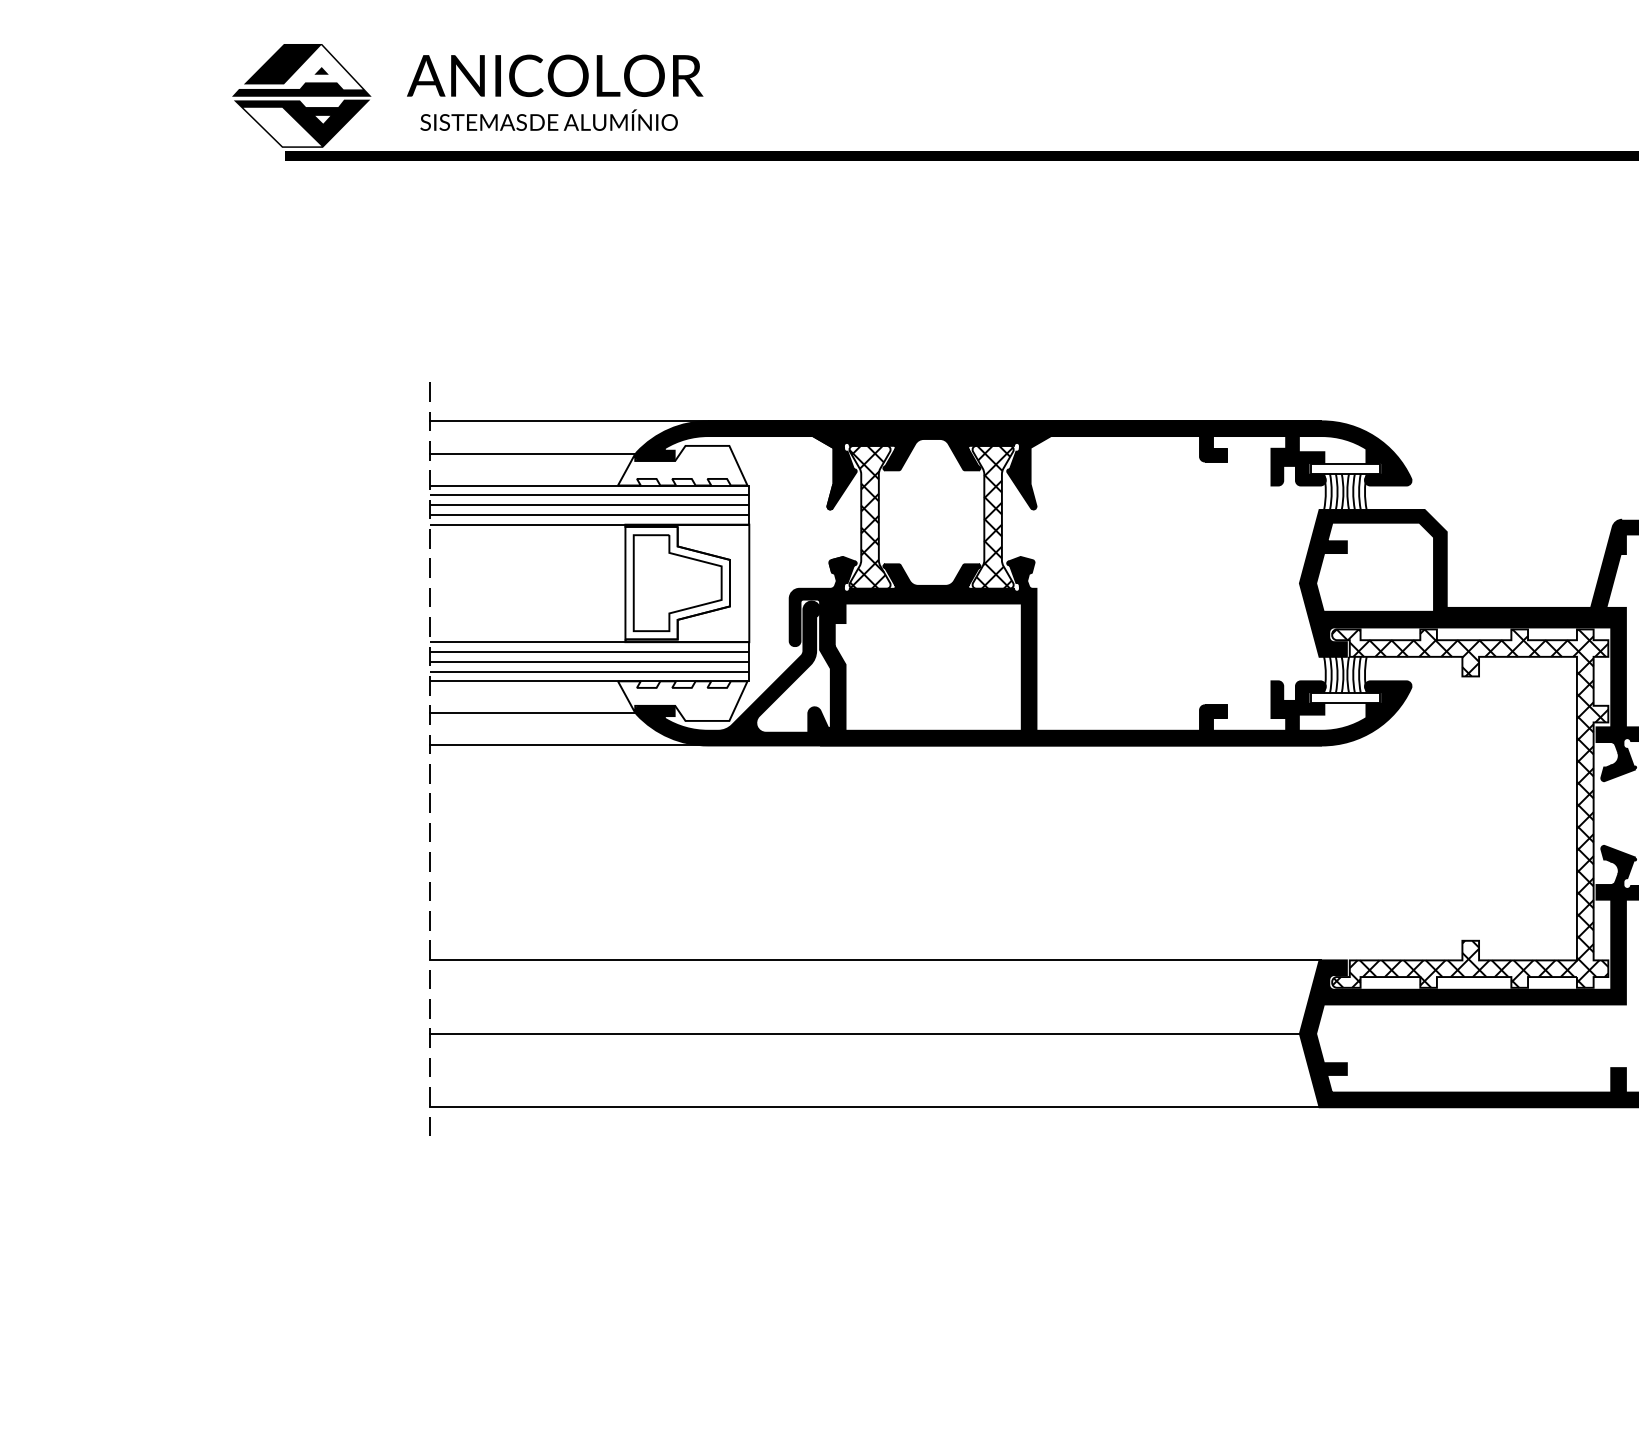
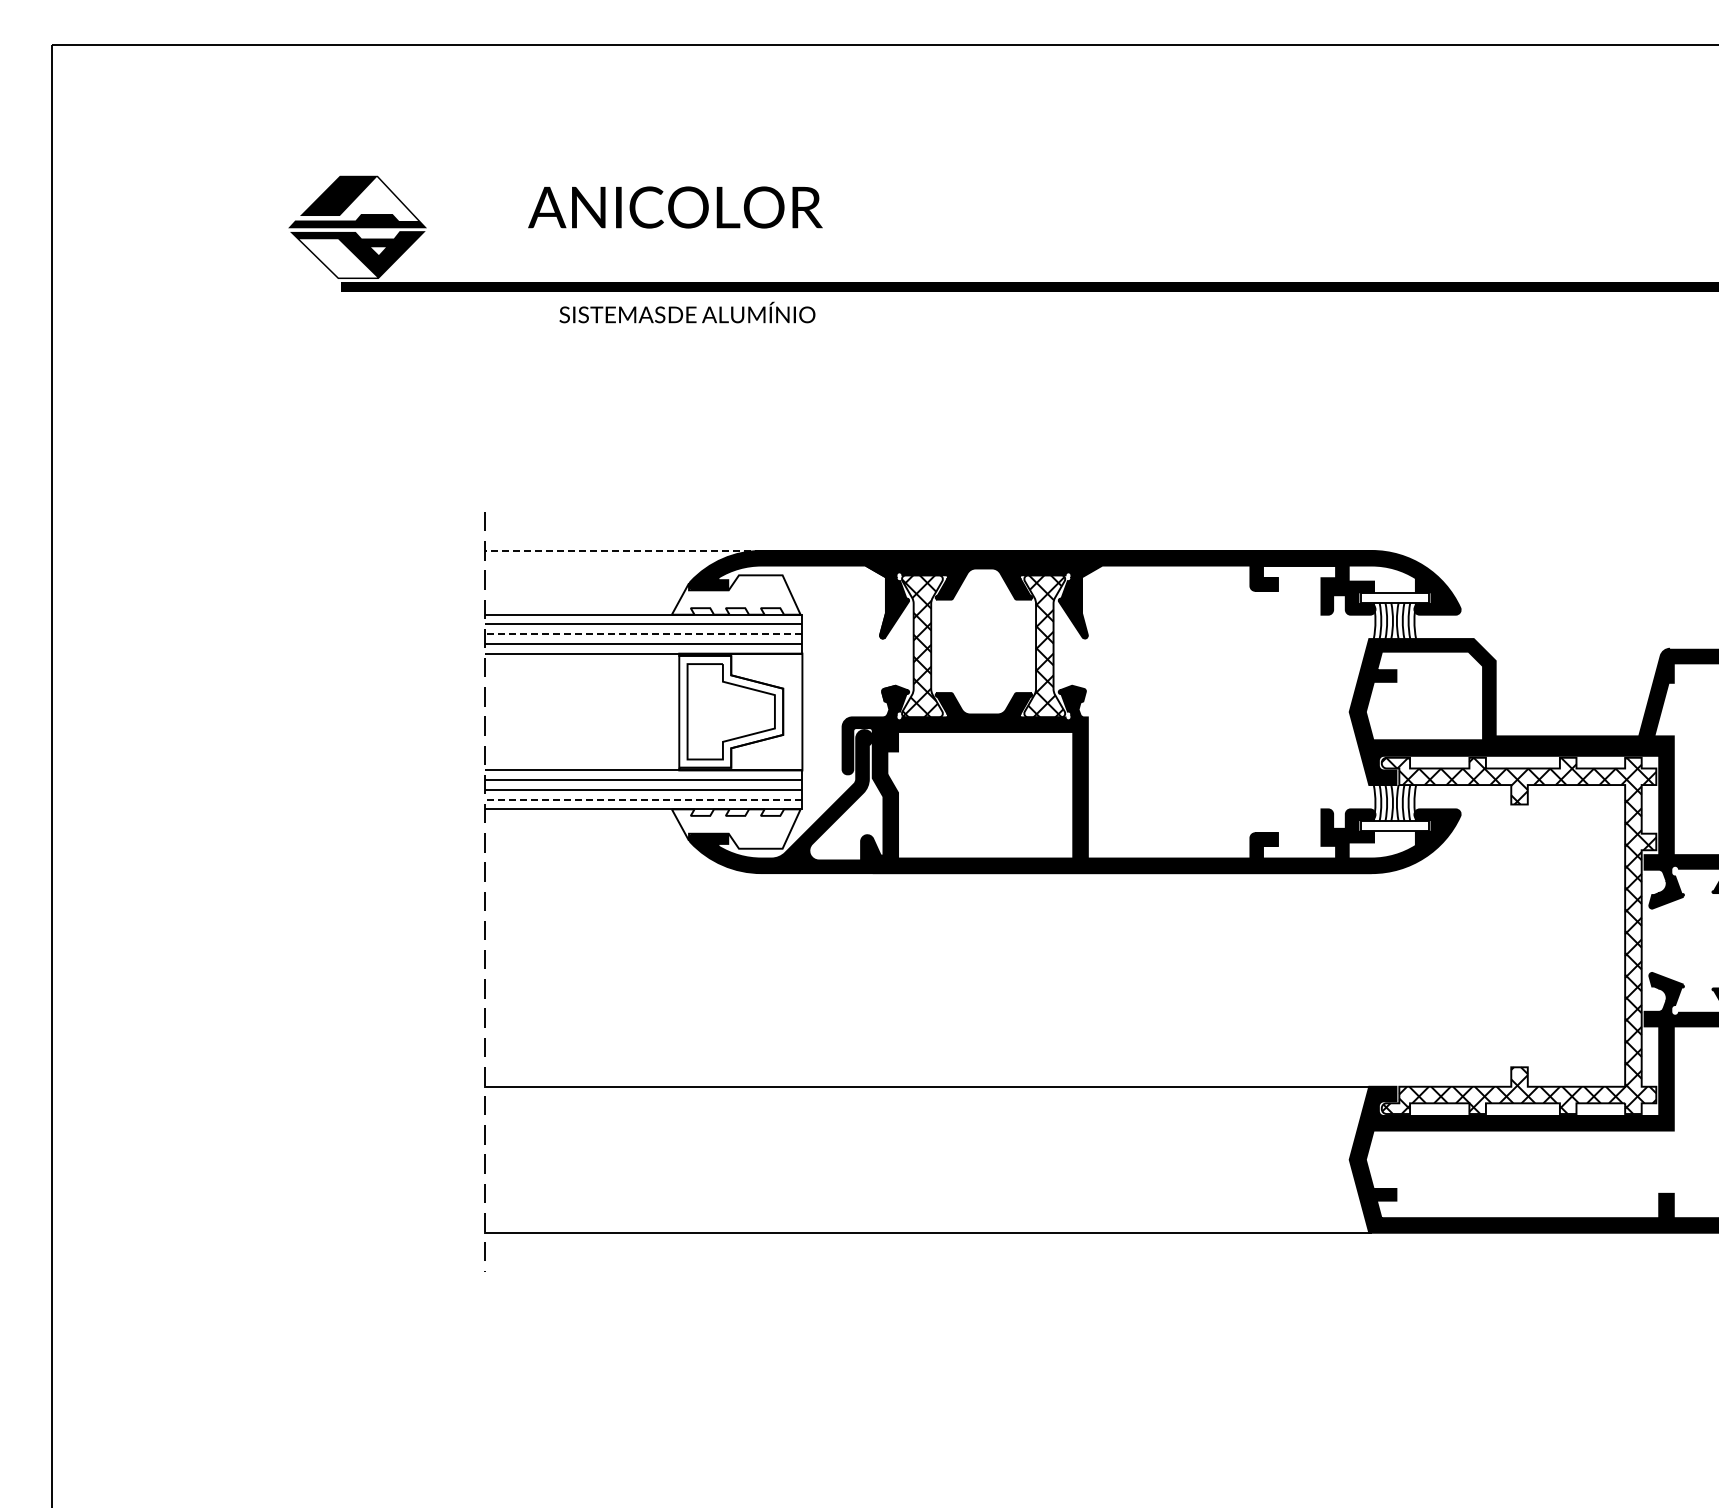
fill: (321, 70) -> (377, 202), removed
text: (555, 75) -> (675, 207), moved
text: (549, 120) -> (687, 312), moved
line: (568, 420) -> (622, 550), solid -> dashed
line: (532, 454) -> (586, 583), removed
line: (589, 505) -> (643, 634), solid -> dashed
line: (589, 671) -> (643, 799), solid -> dashed
line: (532, 712) -> (586, 840), removed
line: (568, 745) -> (622, 873), removed
line: (864, 1033) -> (916, 1159), removed

